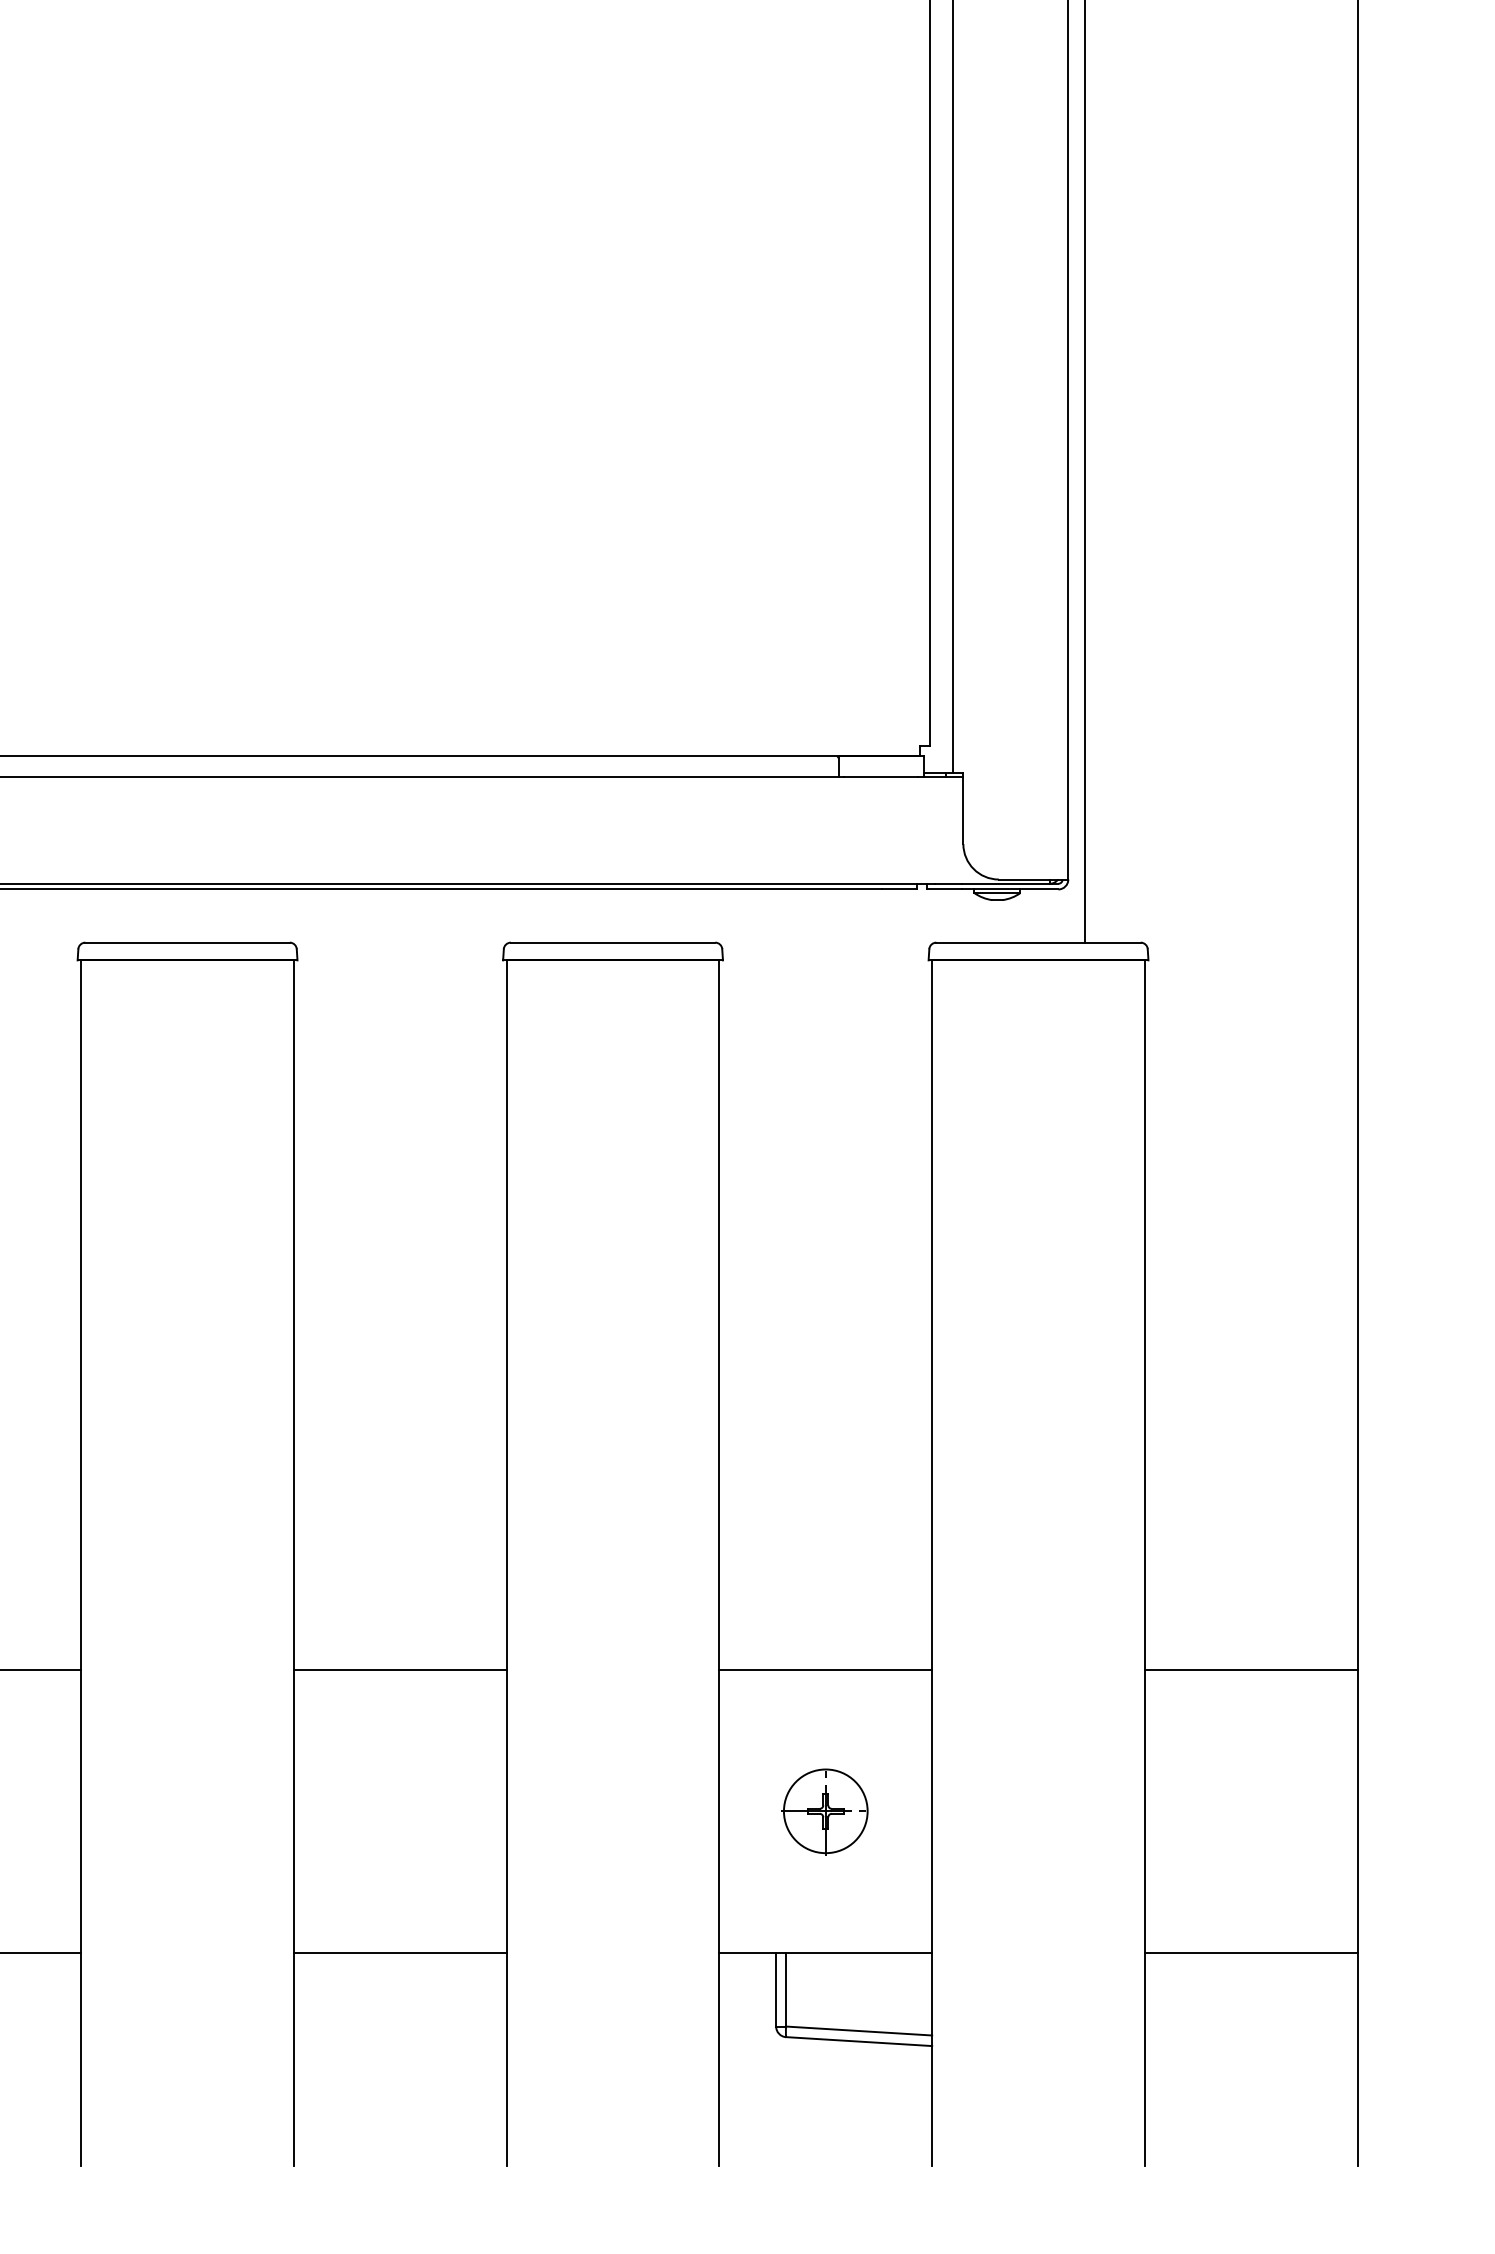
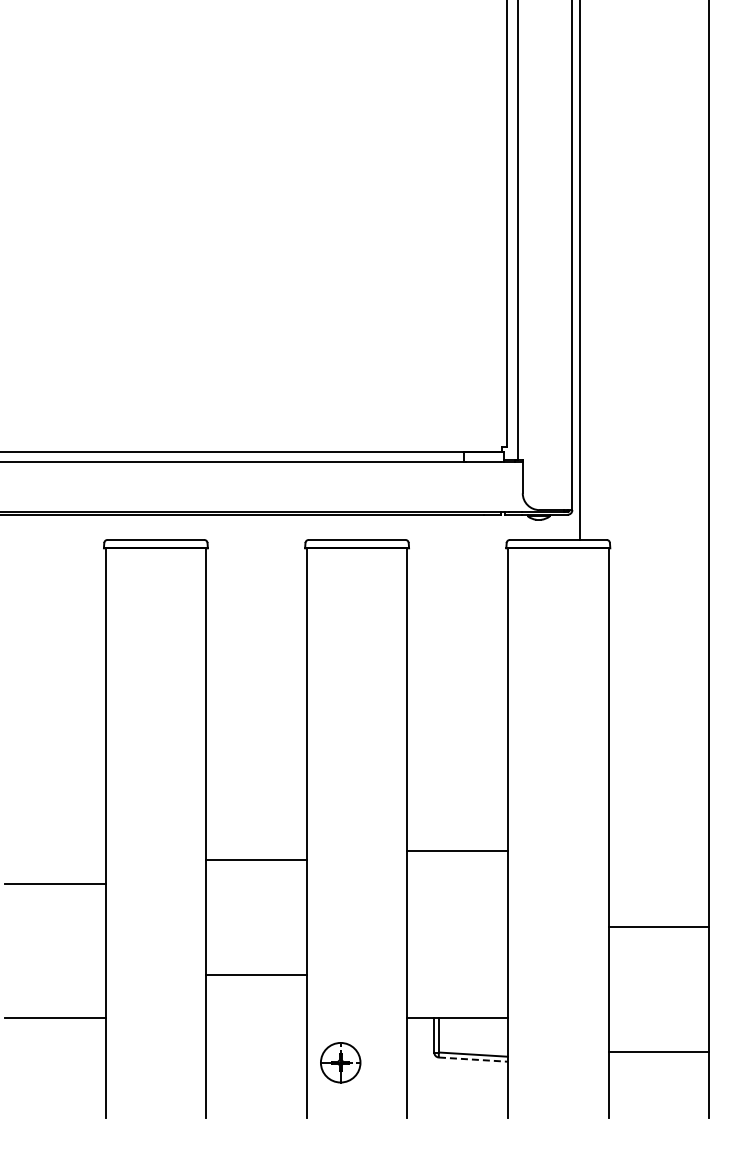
line: (400, 1669) -> (256, 859), moved
line: (825, 1669) -> (457, 850), moved
line: (1250, 1669) -> (658, 926), moved
part: (825, 1810) -> (340, 1062), moved
line: (400, 1952) -> (256, 974), moved
line: (1250, 1952) -> (658, 1051), moved
line: (859, 2041) -> (473, 1059), solid -> dashed

